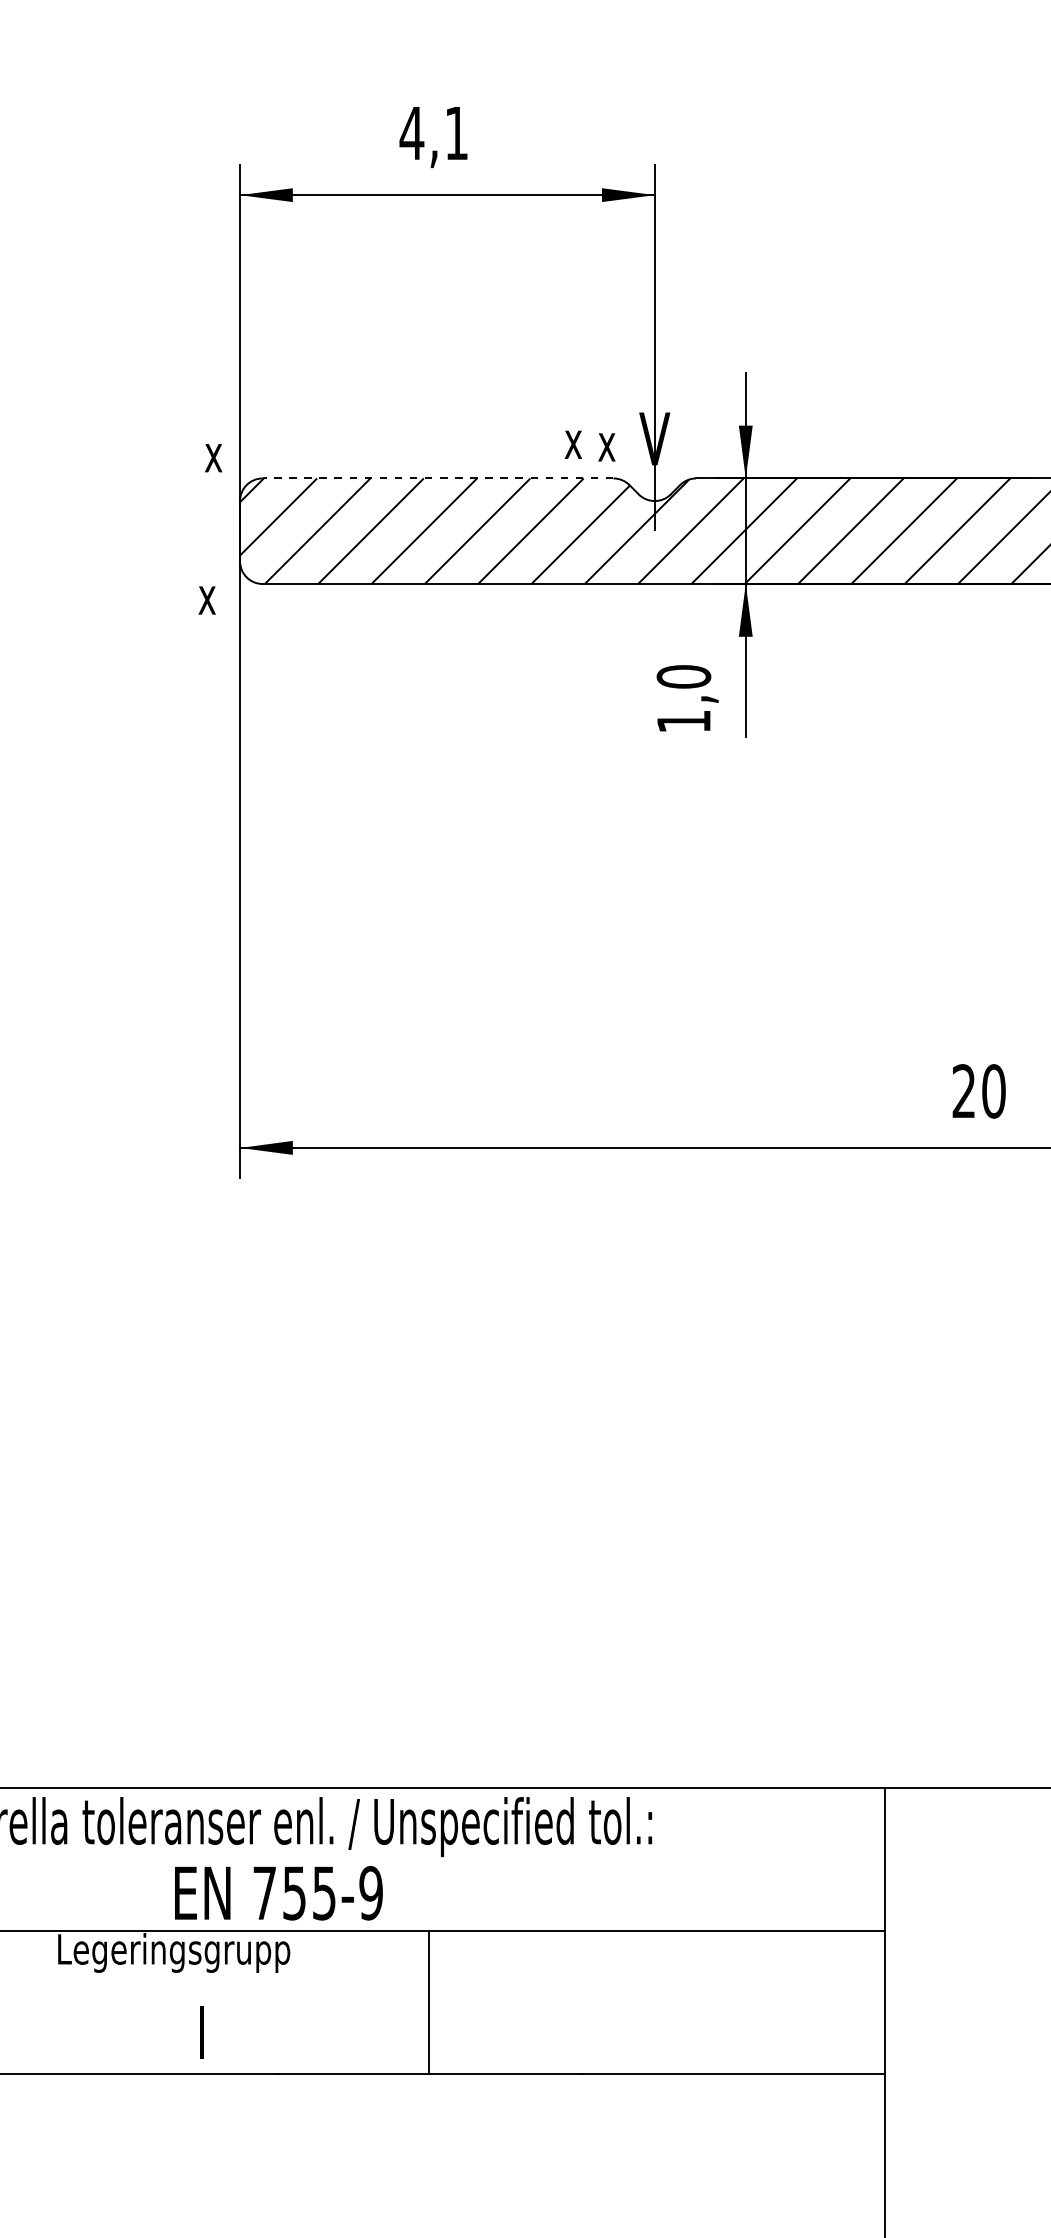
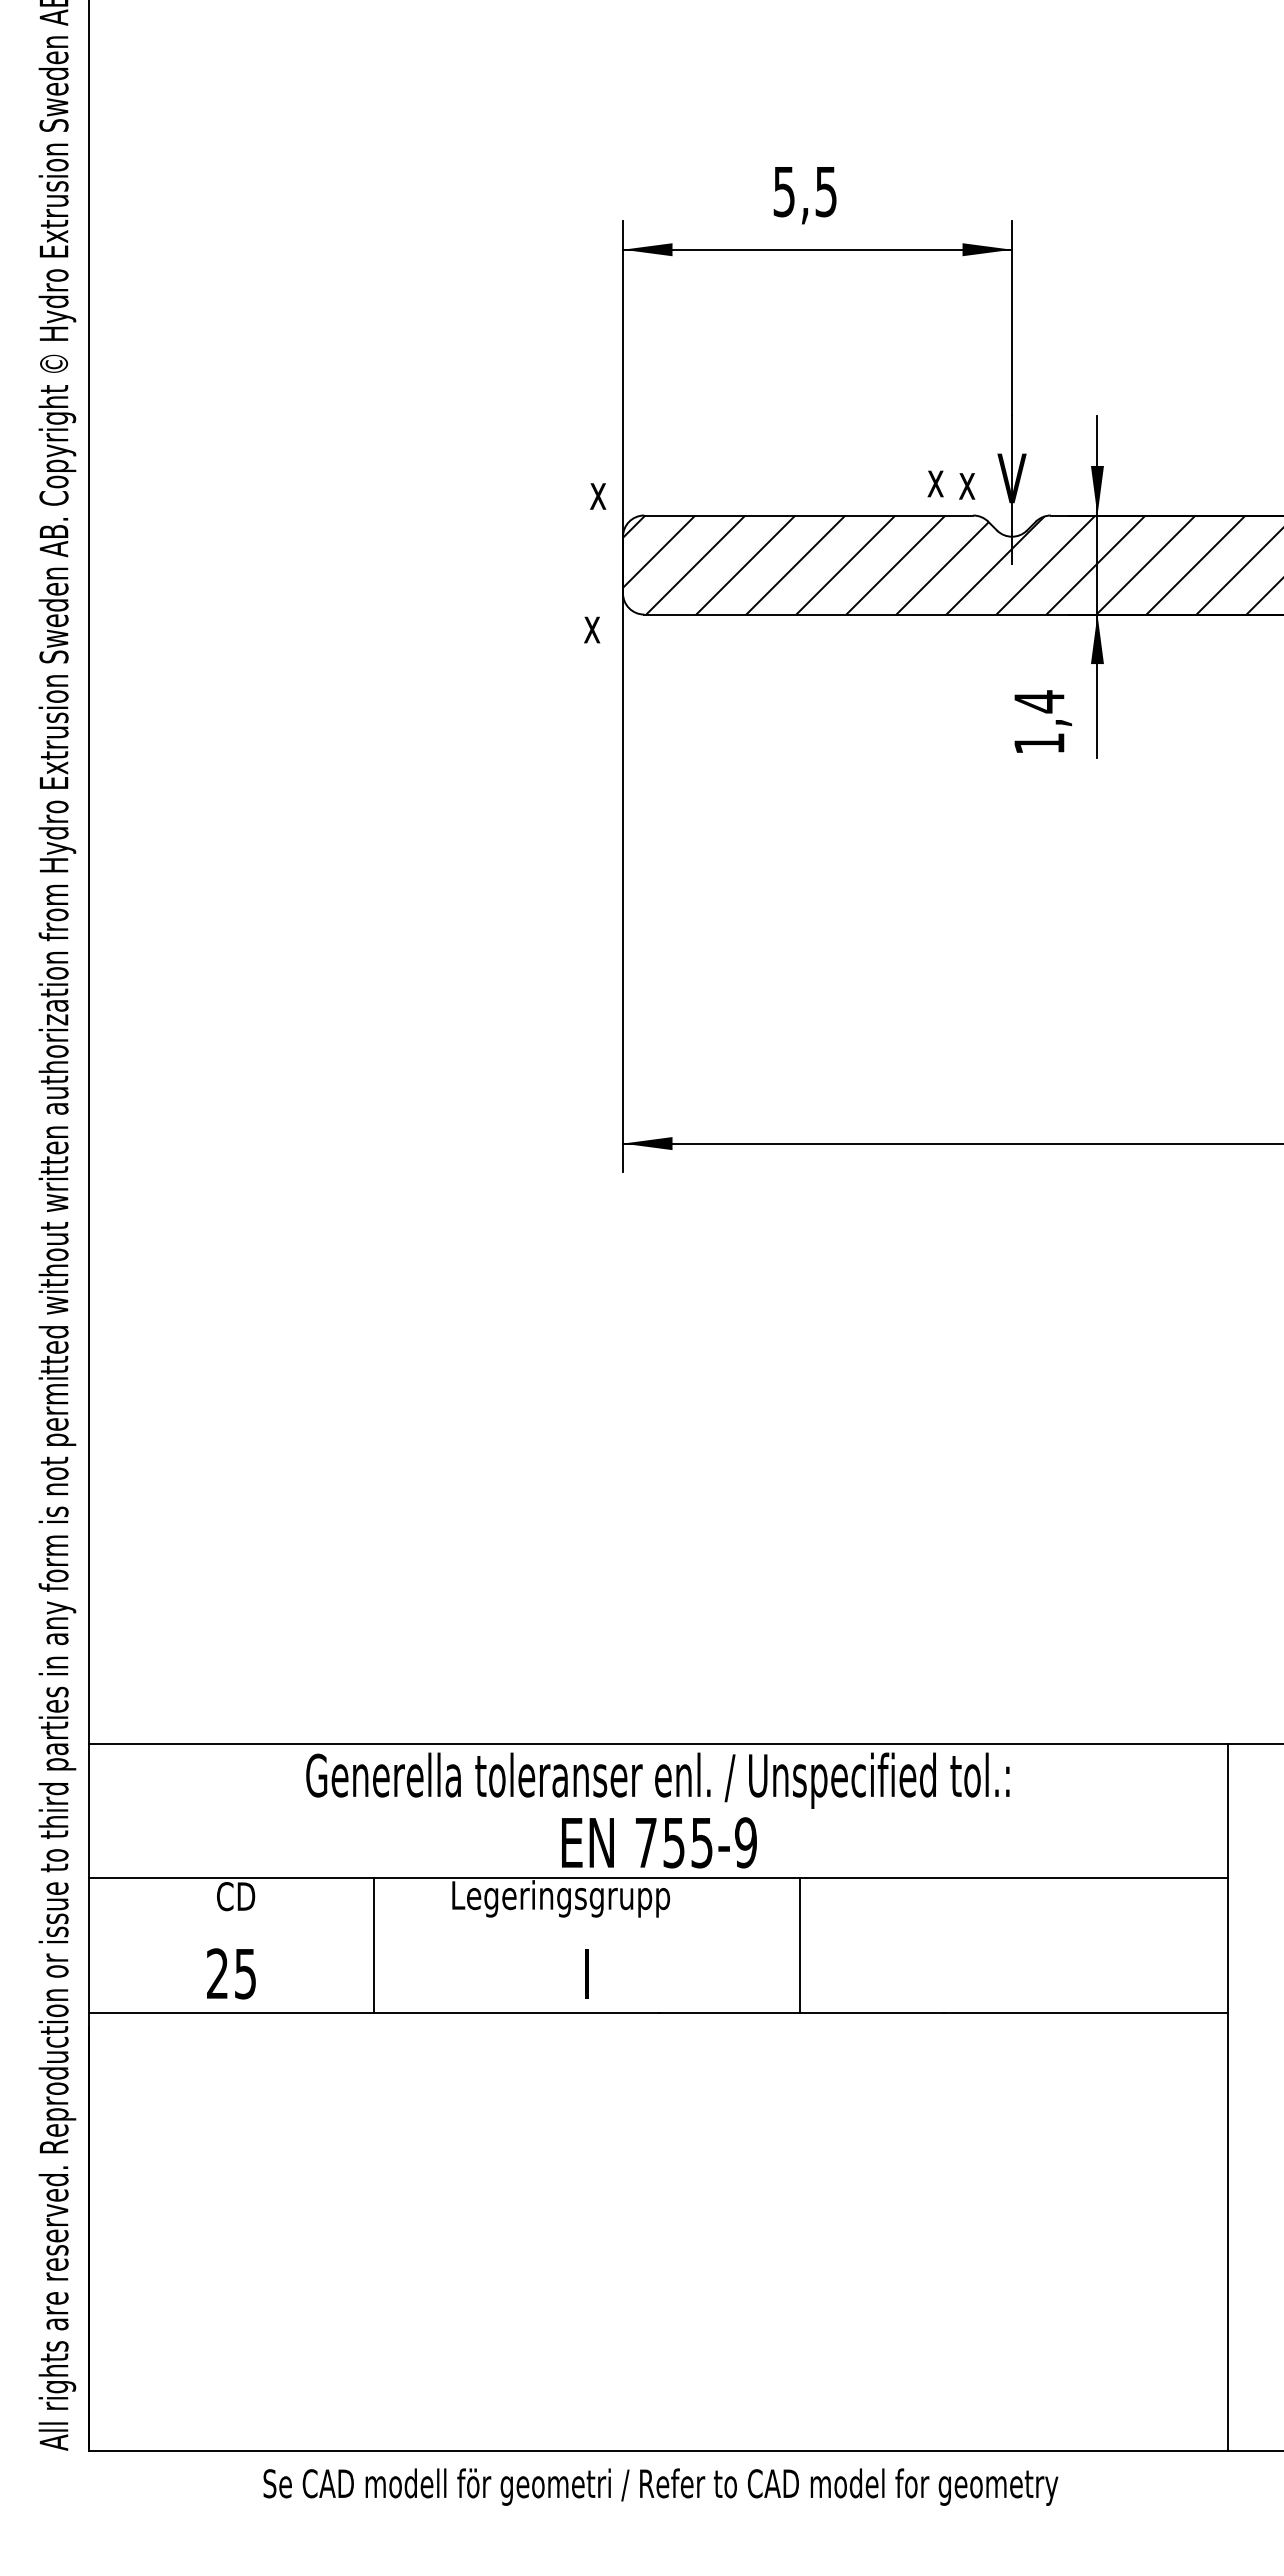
text: (433, 134) -> (804, 192), 4,1 -> 5,5
line: (437, 478) -> (808, 515), dashed -> solid
text: (684, 676) -> (1039, 701), 1,0 -> 1,4

